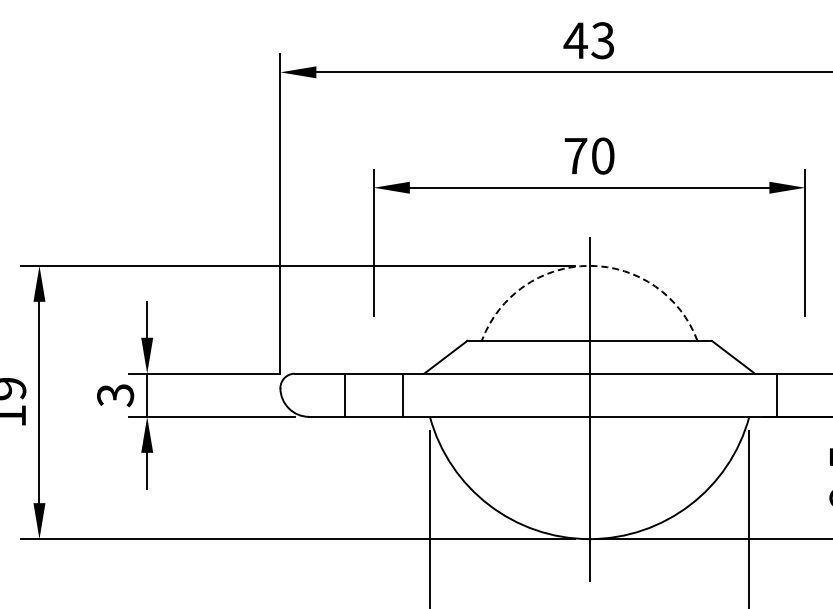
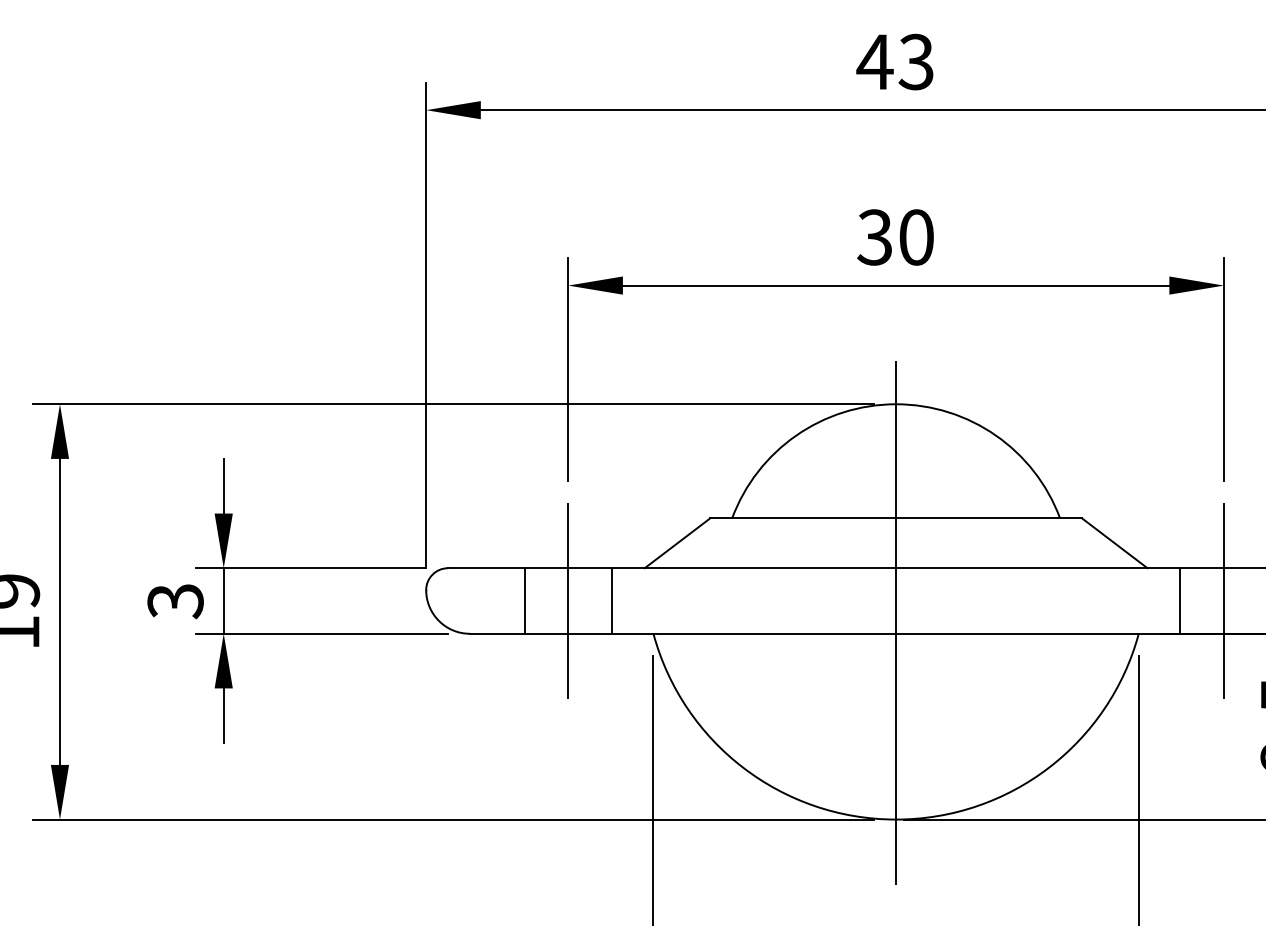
text: (575, 155) -> (874, 236), 70 -> 30
arc: (589, 265) -> (895, 403), dashed -> solid
line: (373, 395) -> (567, 601), added
line: (805, 395) -> (1224, 601), added

